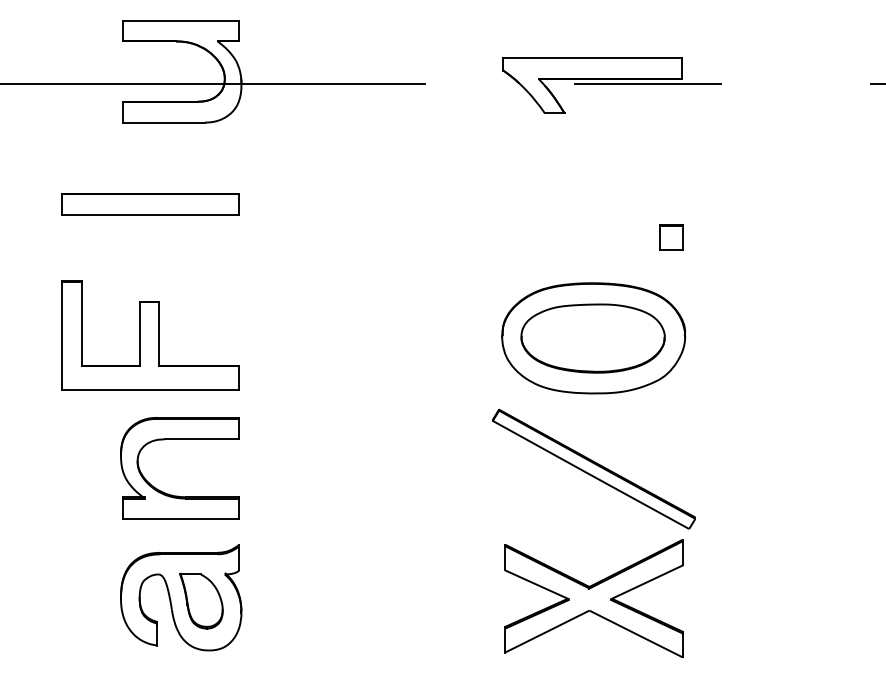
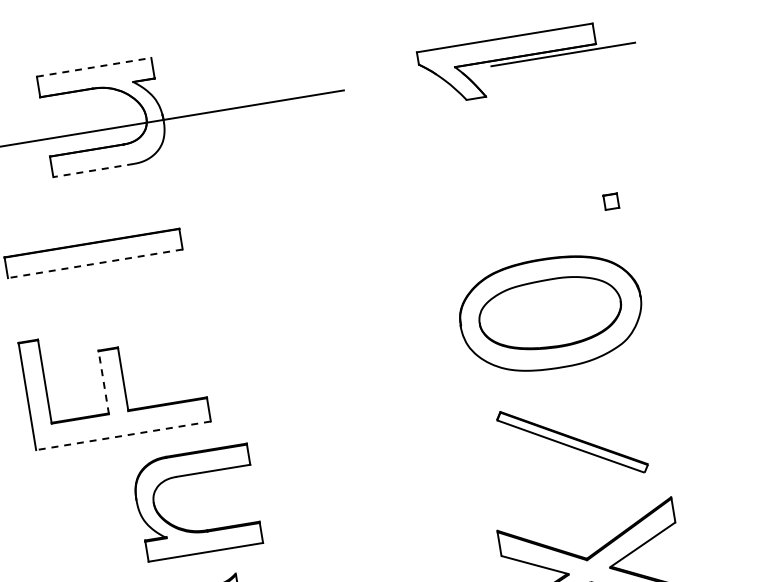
line: (181, 20) -> (94, 67), solid -> dashed
line: (163, 122) -> (93, 170), solid -> dashed
line: (150, 215) -> (95, 264), solid -> dashed
part: (671, 237) -> (611, 201), size x0.6
line: (139, 333) -> (103, 381), solid -> dashed
line: (150, 390) -> (123, 436), solid -> dashed
part: (593, 469) -> (571, 442), size x0.7
part: (172, 494) -> (193, 529), moved

